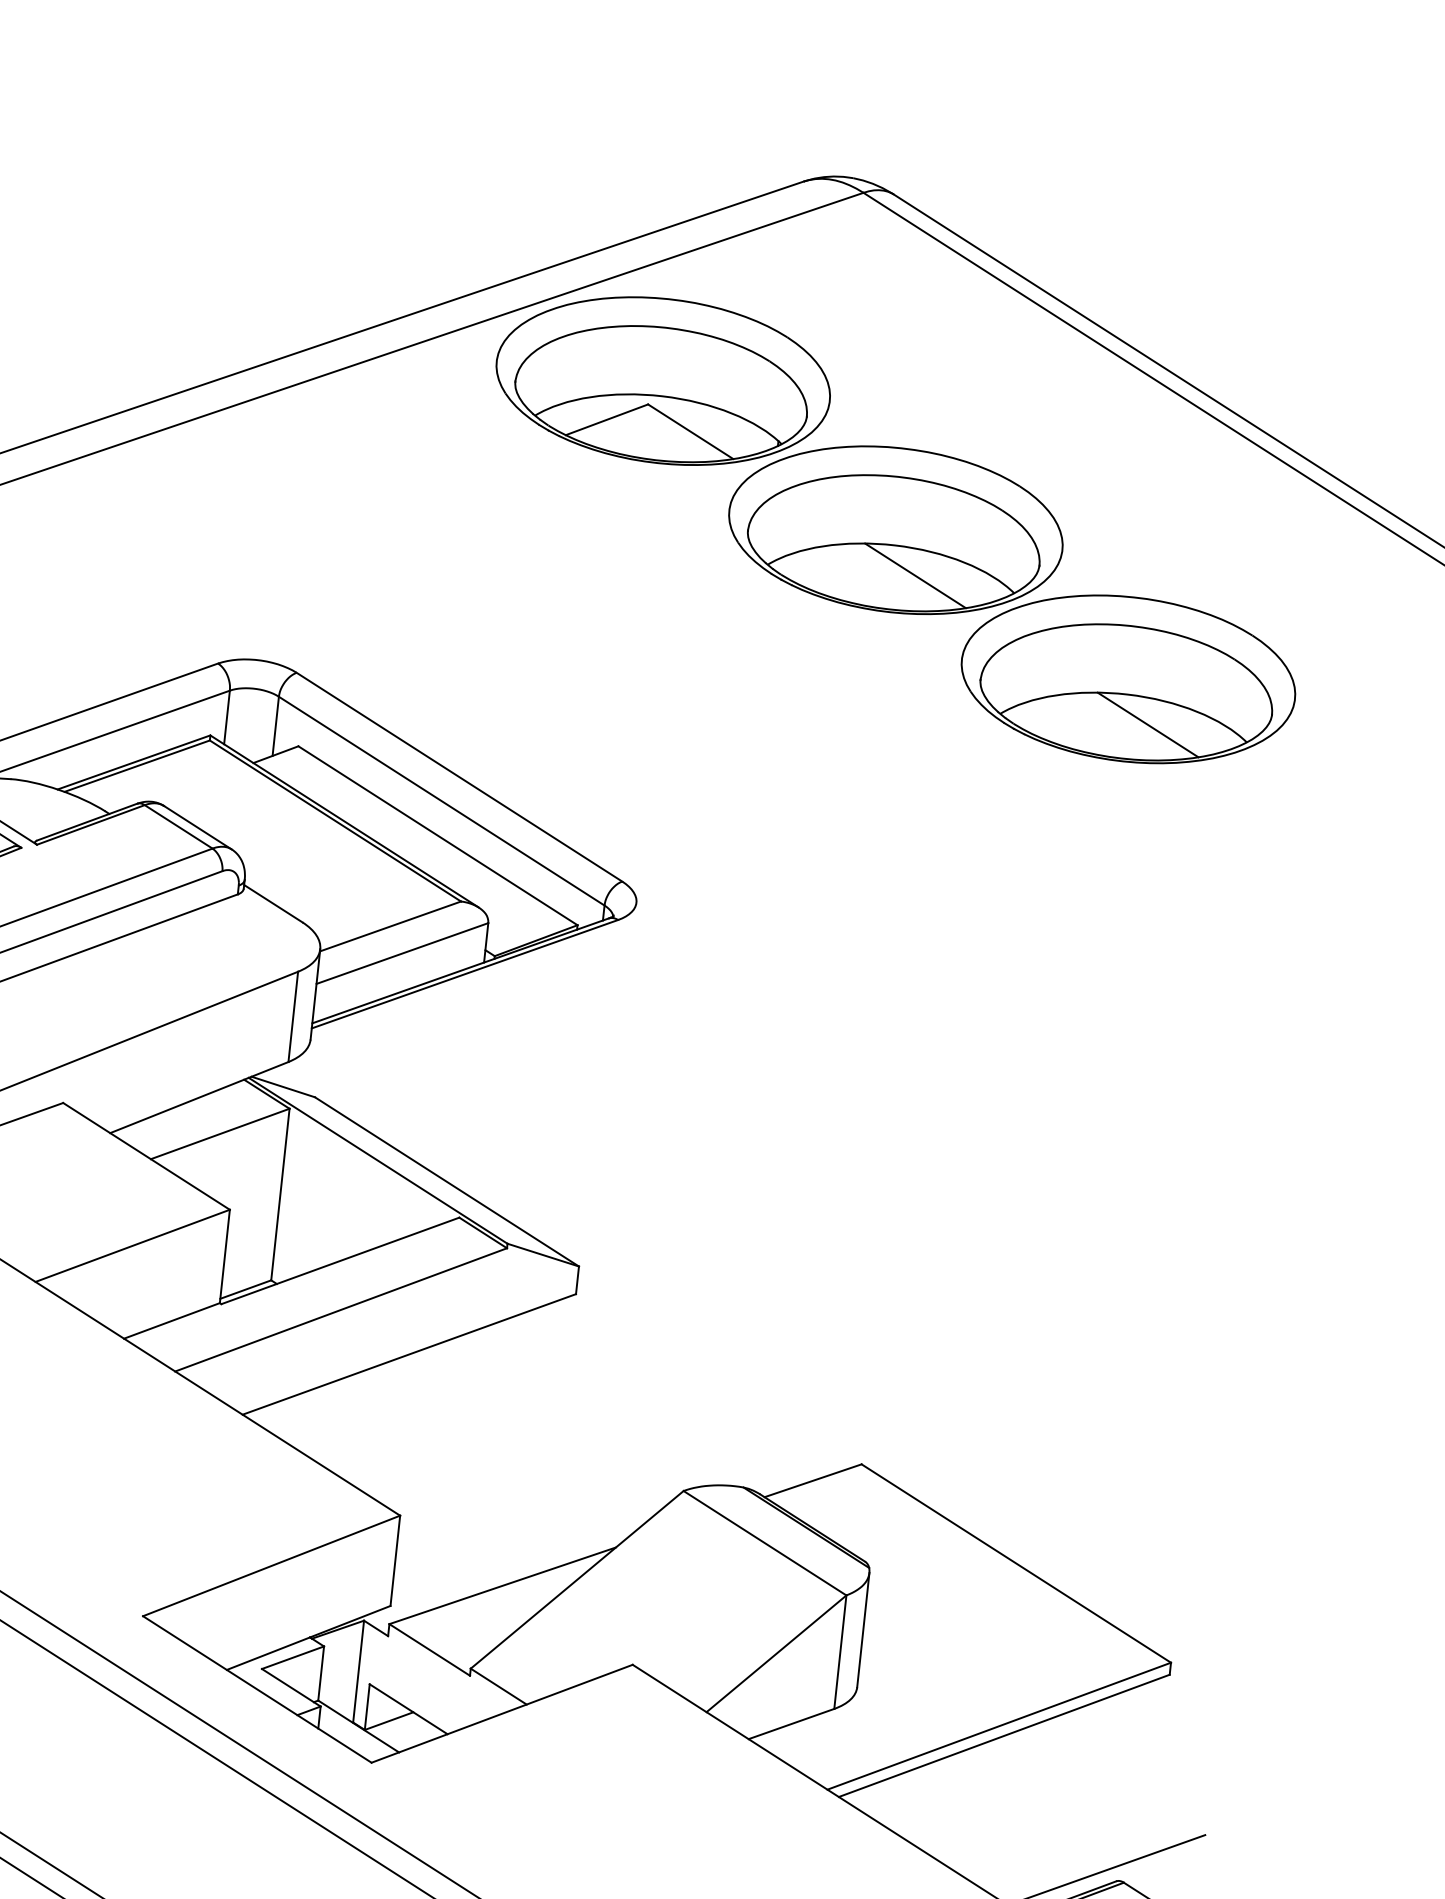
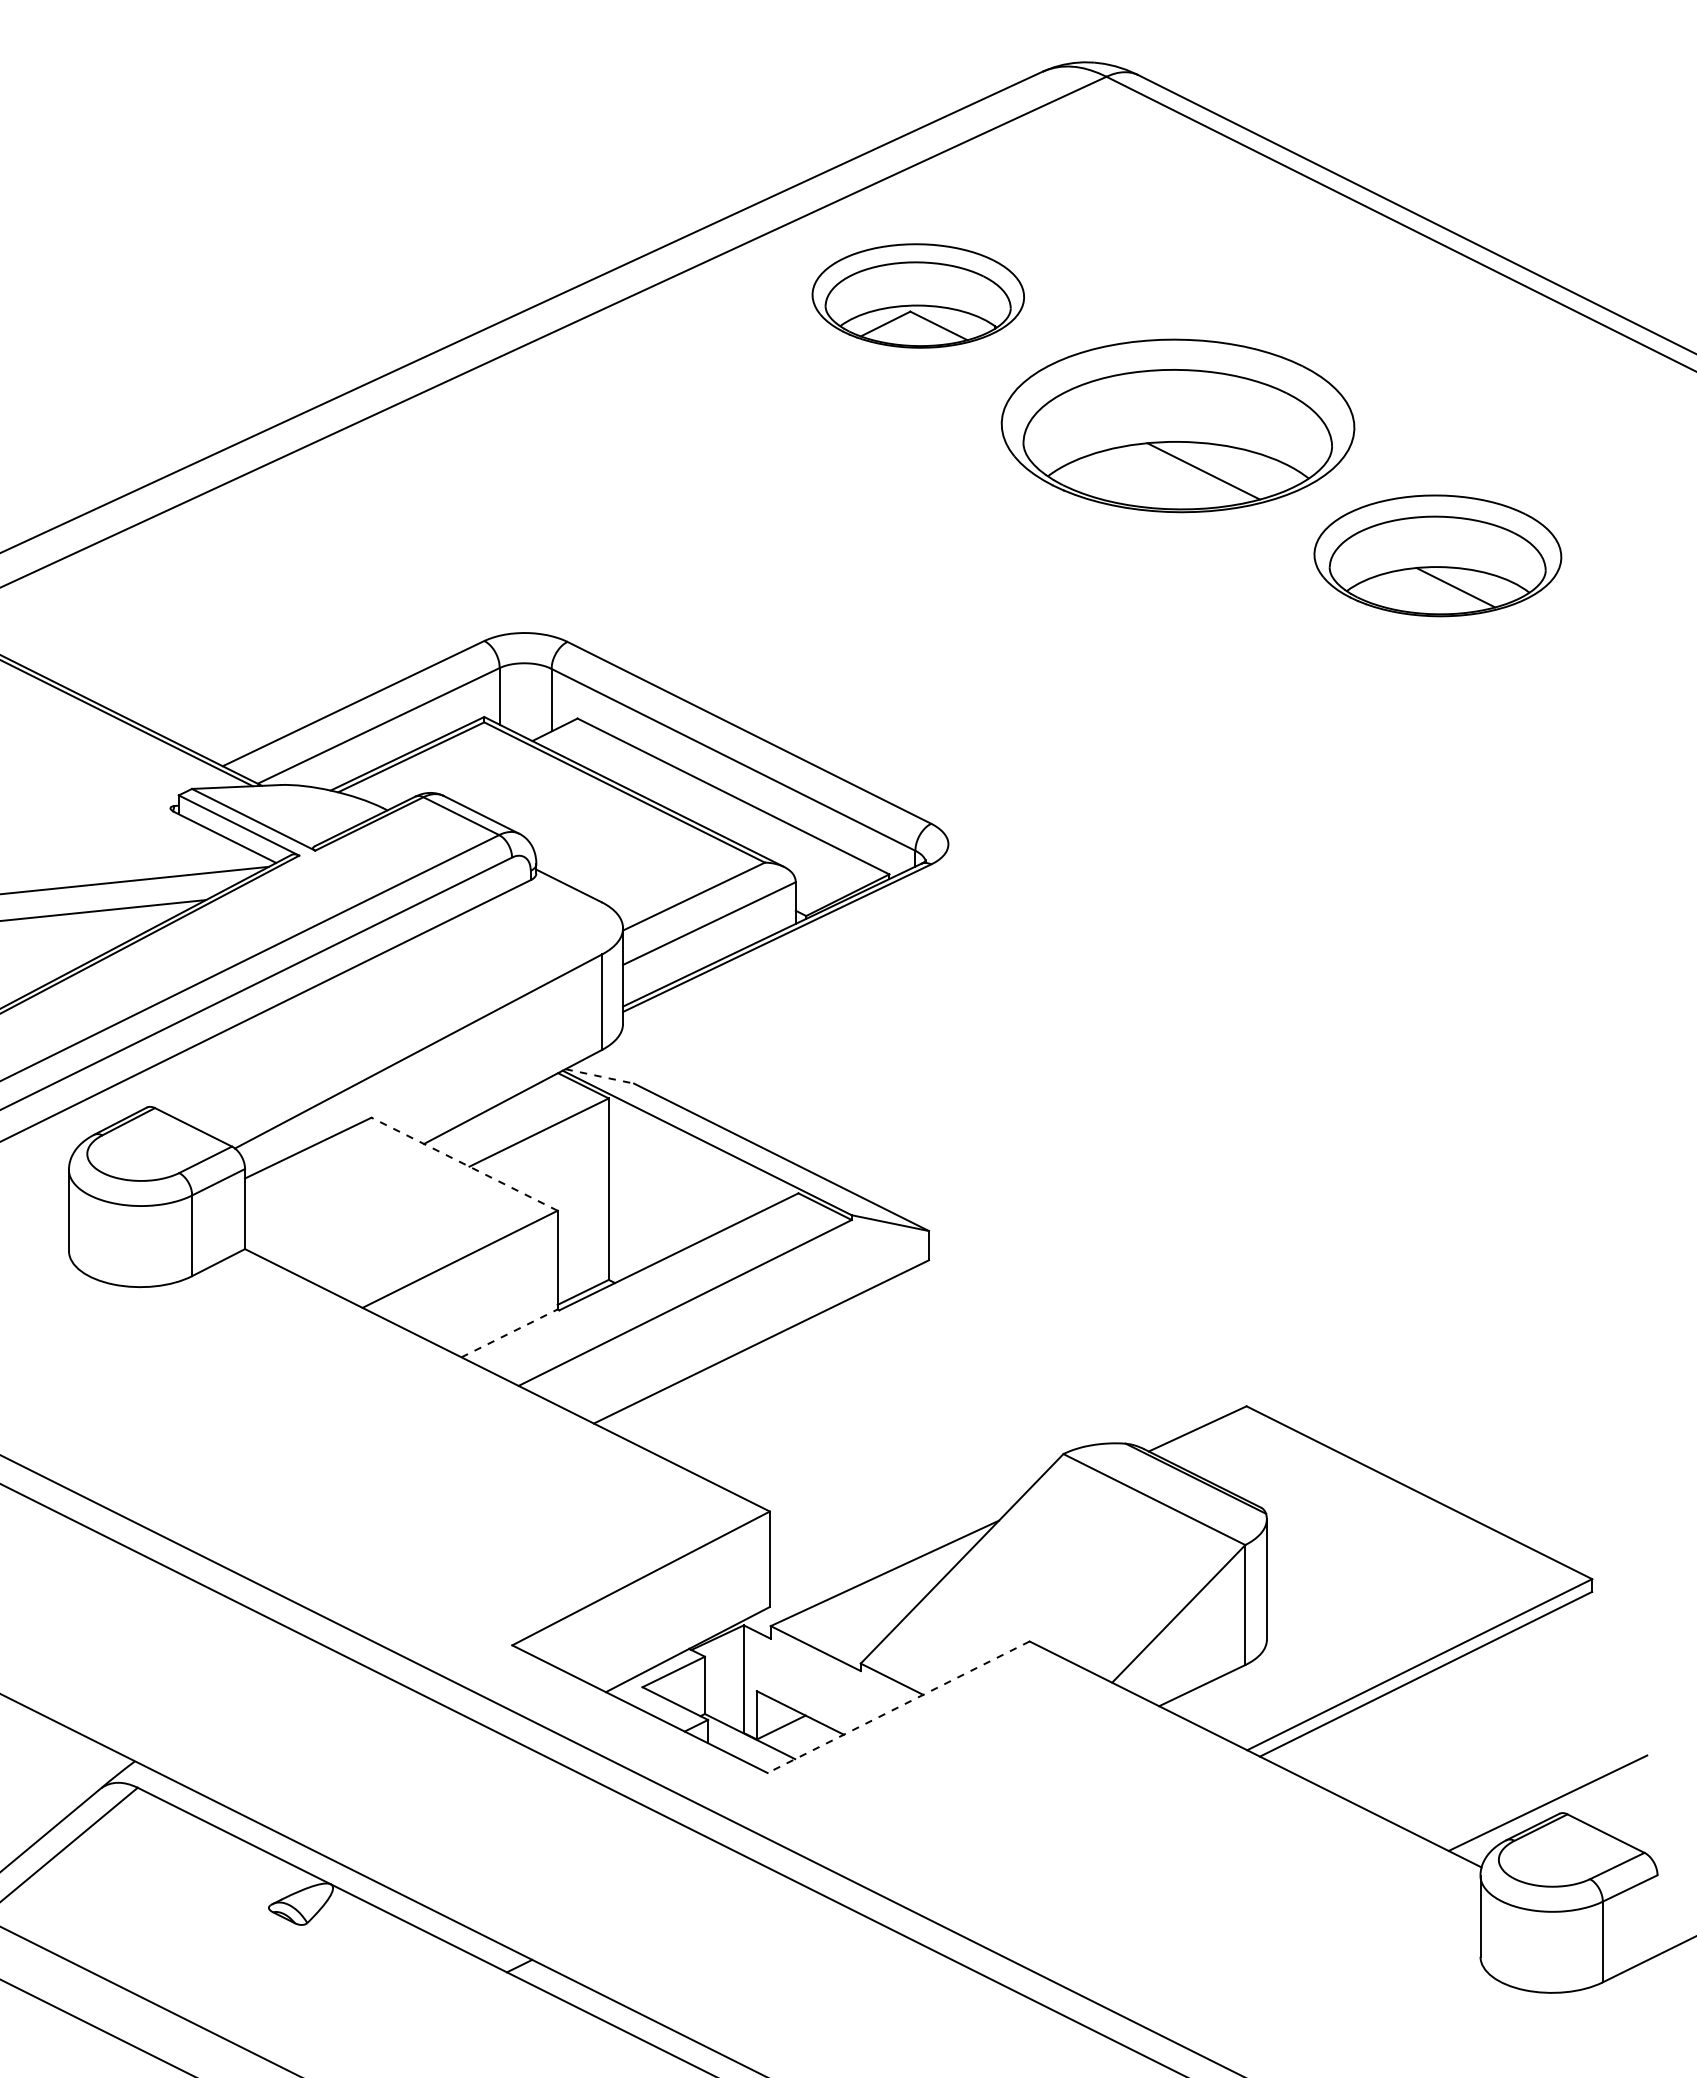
part: (663, 380) -> (918, 295), size x0.6
part: (1128, 679) -> (1437, 555), size x0.7
line: (283, 1087) -> (600, 1076), solid -> dashed
line: (146, 1156) -> (464, 1164), solid -> dashed
line: (171, 1320) -> (509, 1333), solid -> dashed
line: (501, 1714) -> (898, 1707), solid -> dashed

